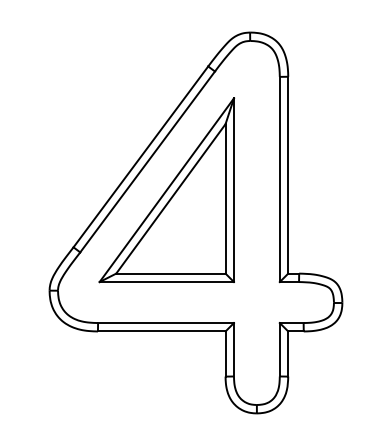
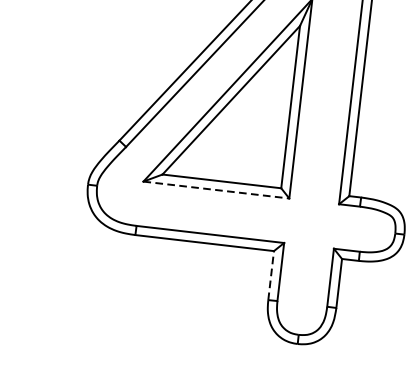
line: (167, 282) -> (217, 190), solid -> dashed
line: (225, 354) -> (271, 276), solid -> dashed

